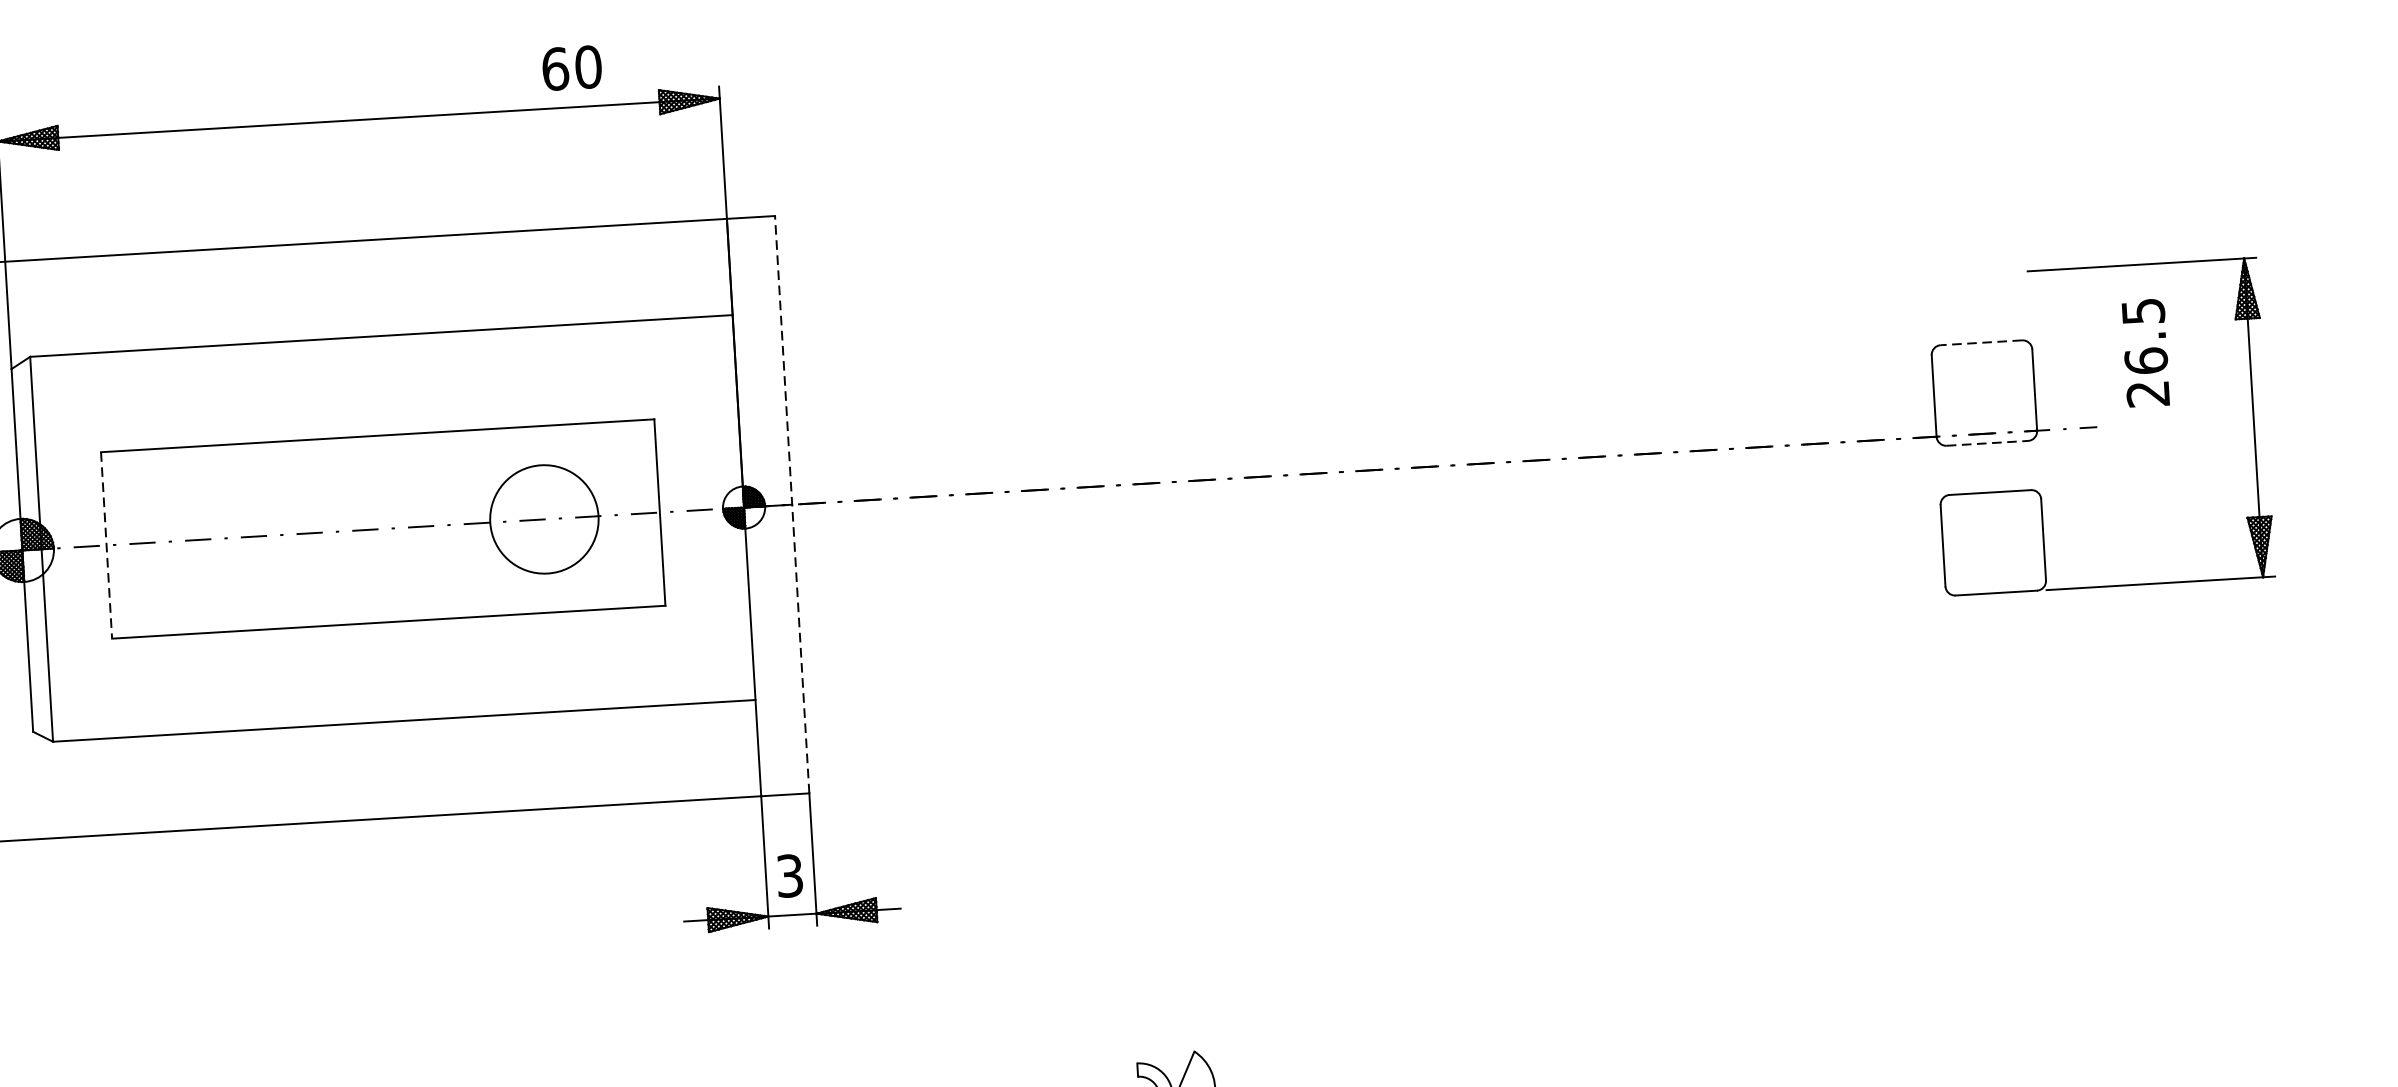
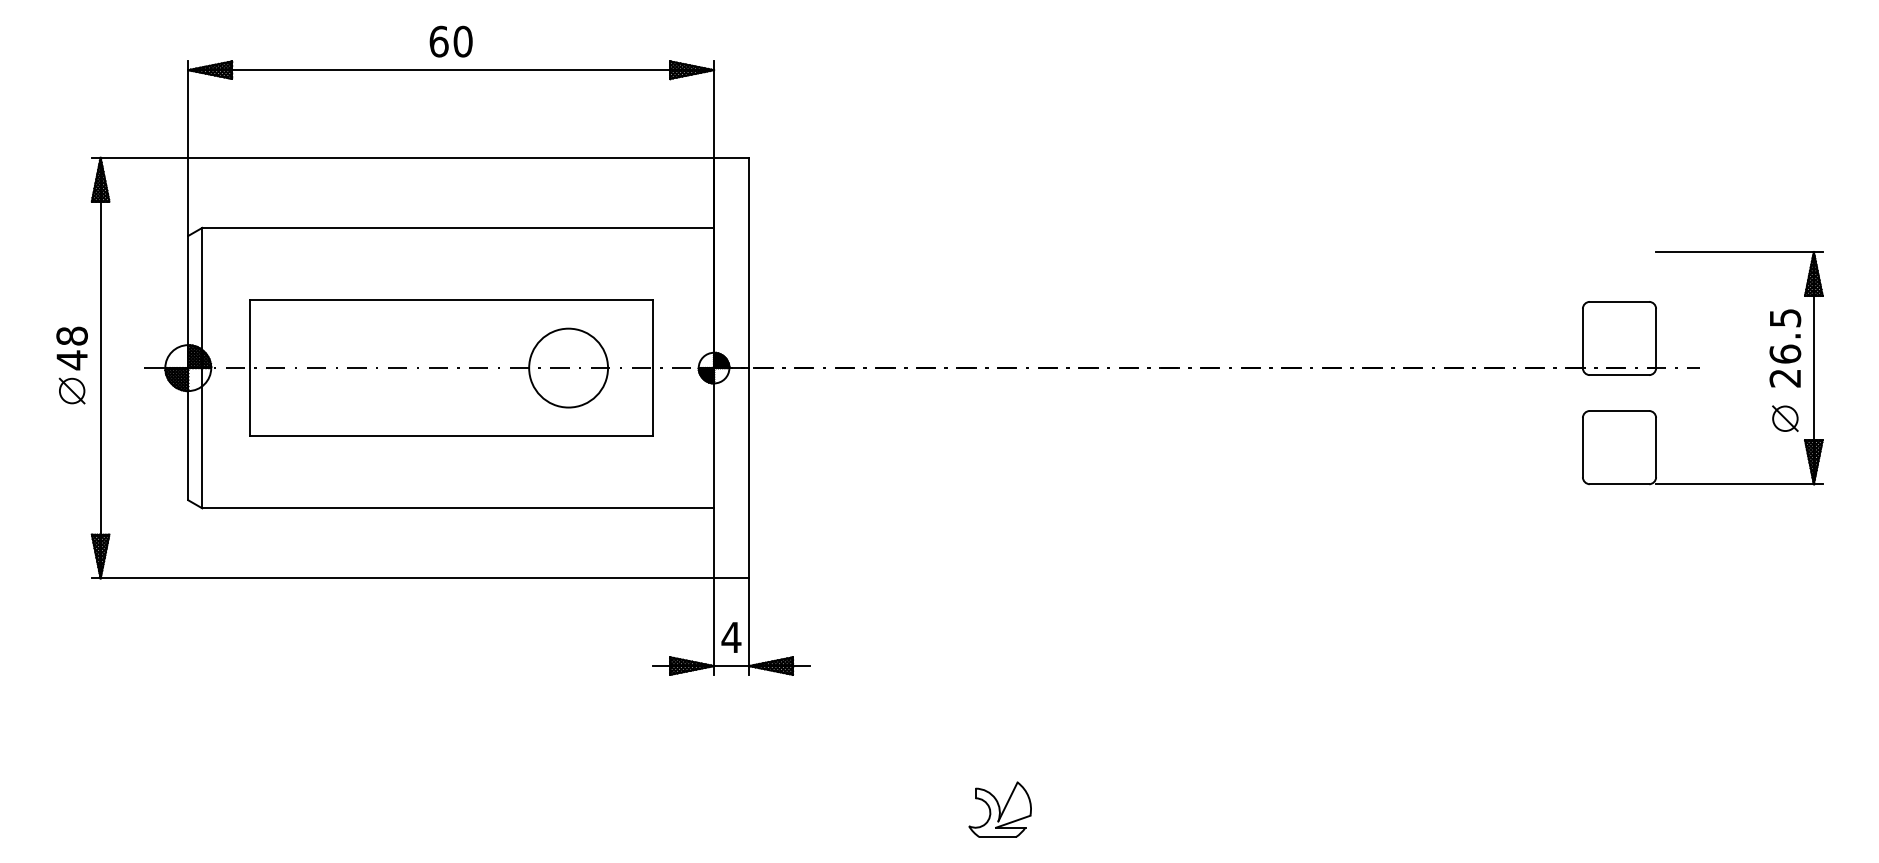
text: (571, 67) -> (450, 41), moved
line: (1981, 342) -> (1619, 301), dashed -> solid
text: (2145, 353) -> (1785, 348), moved
line: (1987, 443) -> (1619, 375), dashed -> solid
part: (2218, 489) -> (1785, 418), added
line: (792, 503) -> (749, 367), dashed -> solid
line: (106, 545) -> (249, 368), dashed -> solid
text: (789, 875) -> (731, 637), 3 -> 4

